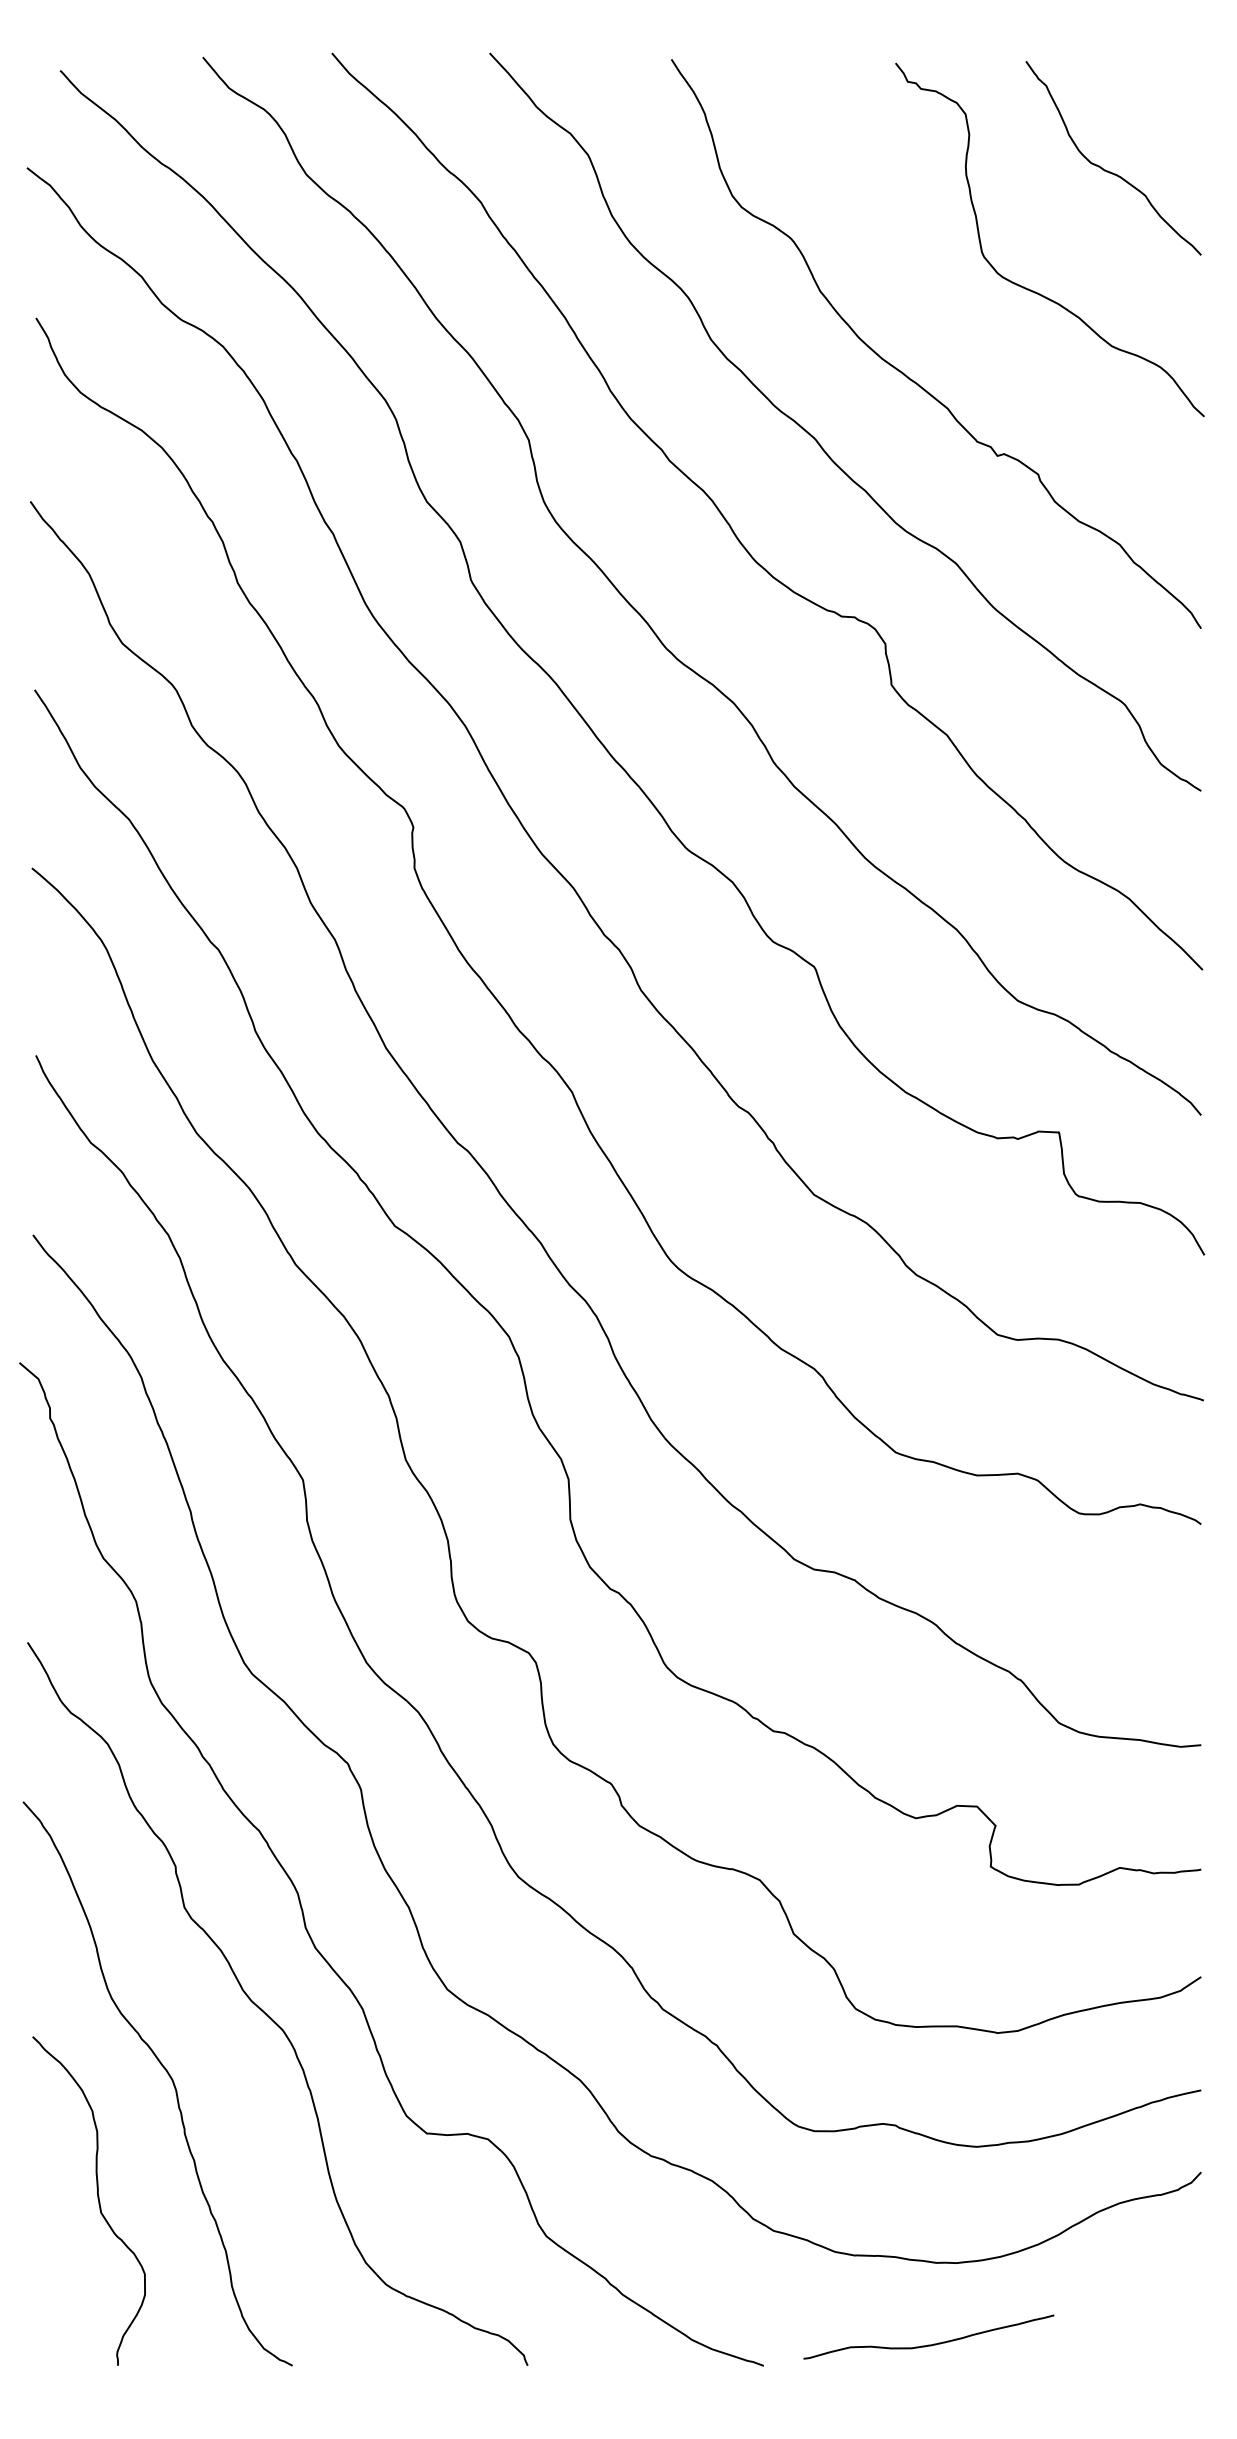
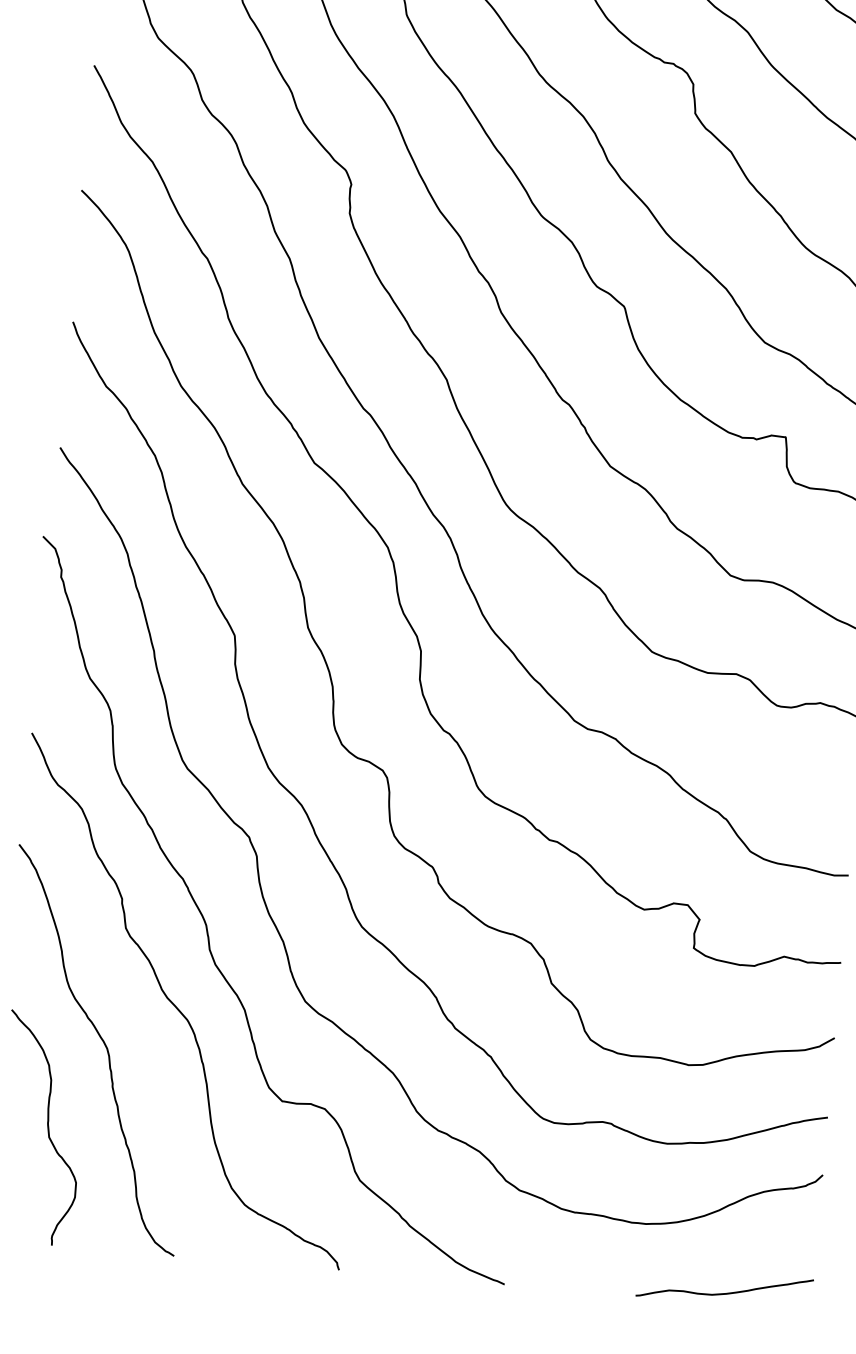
curve: (928, 2344) -> (724, 1293), moved

